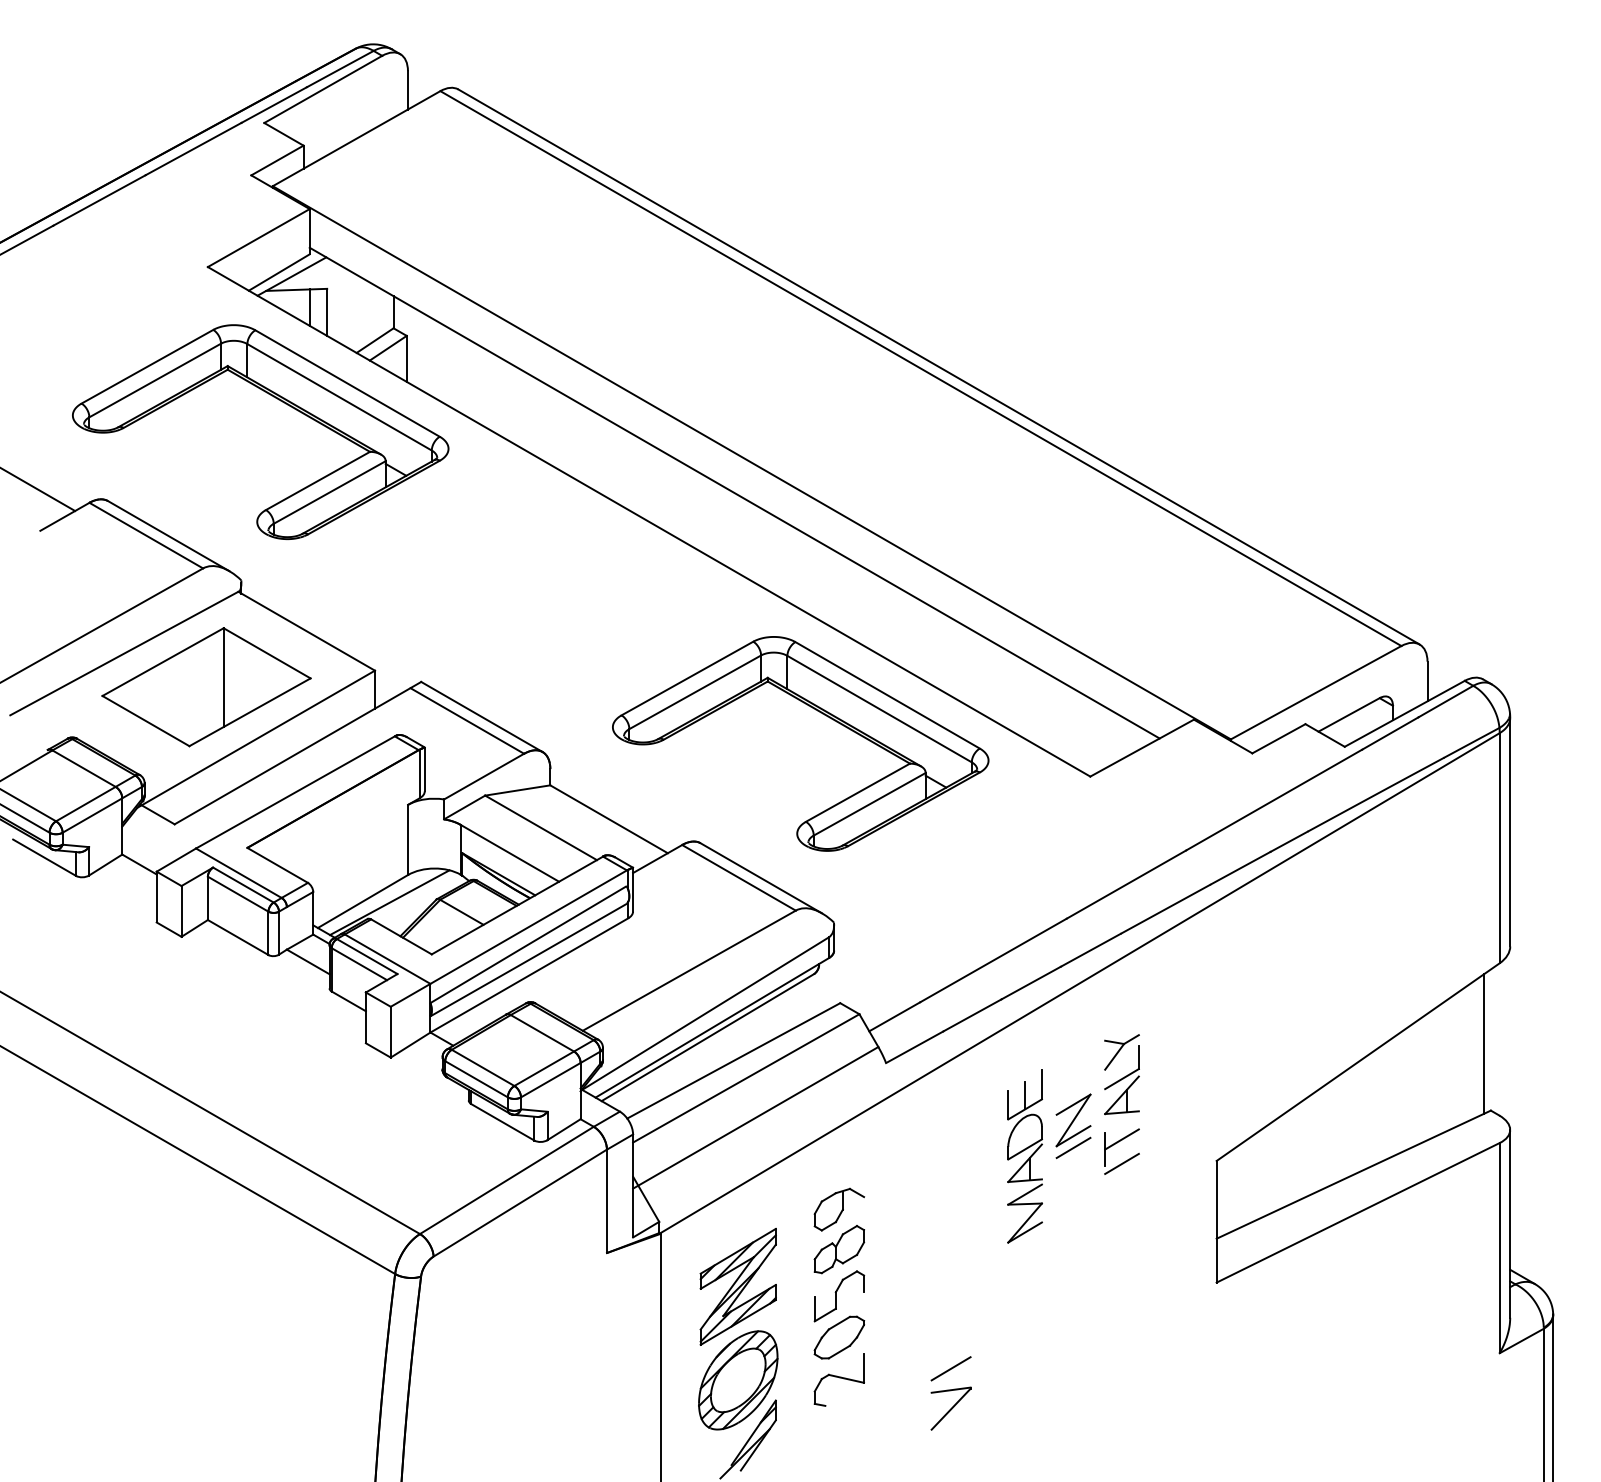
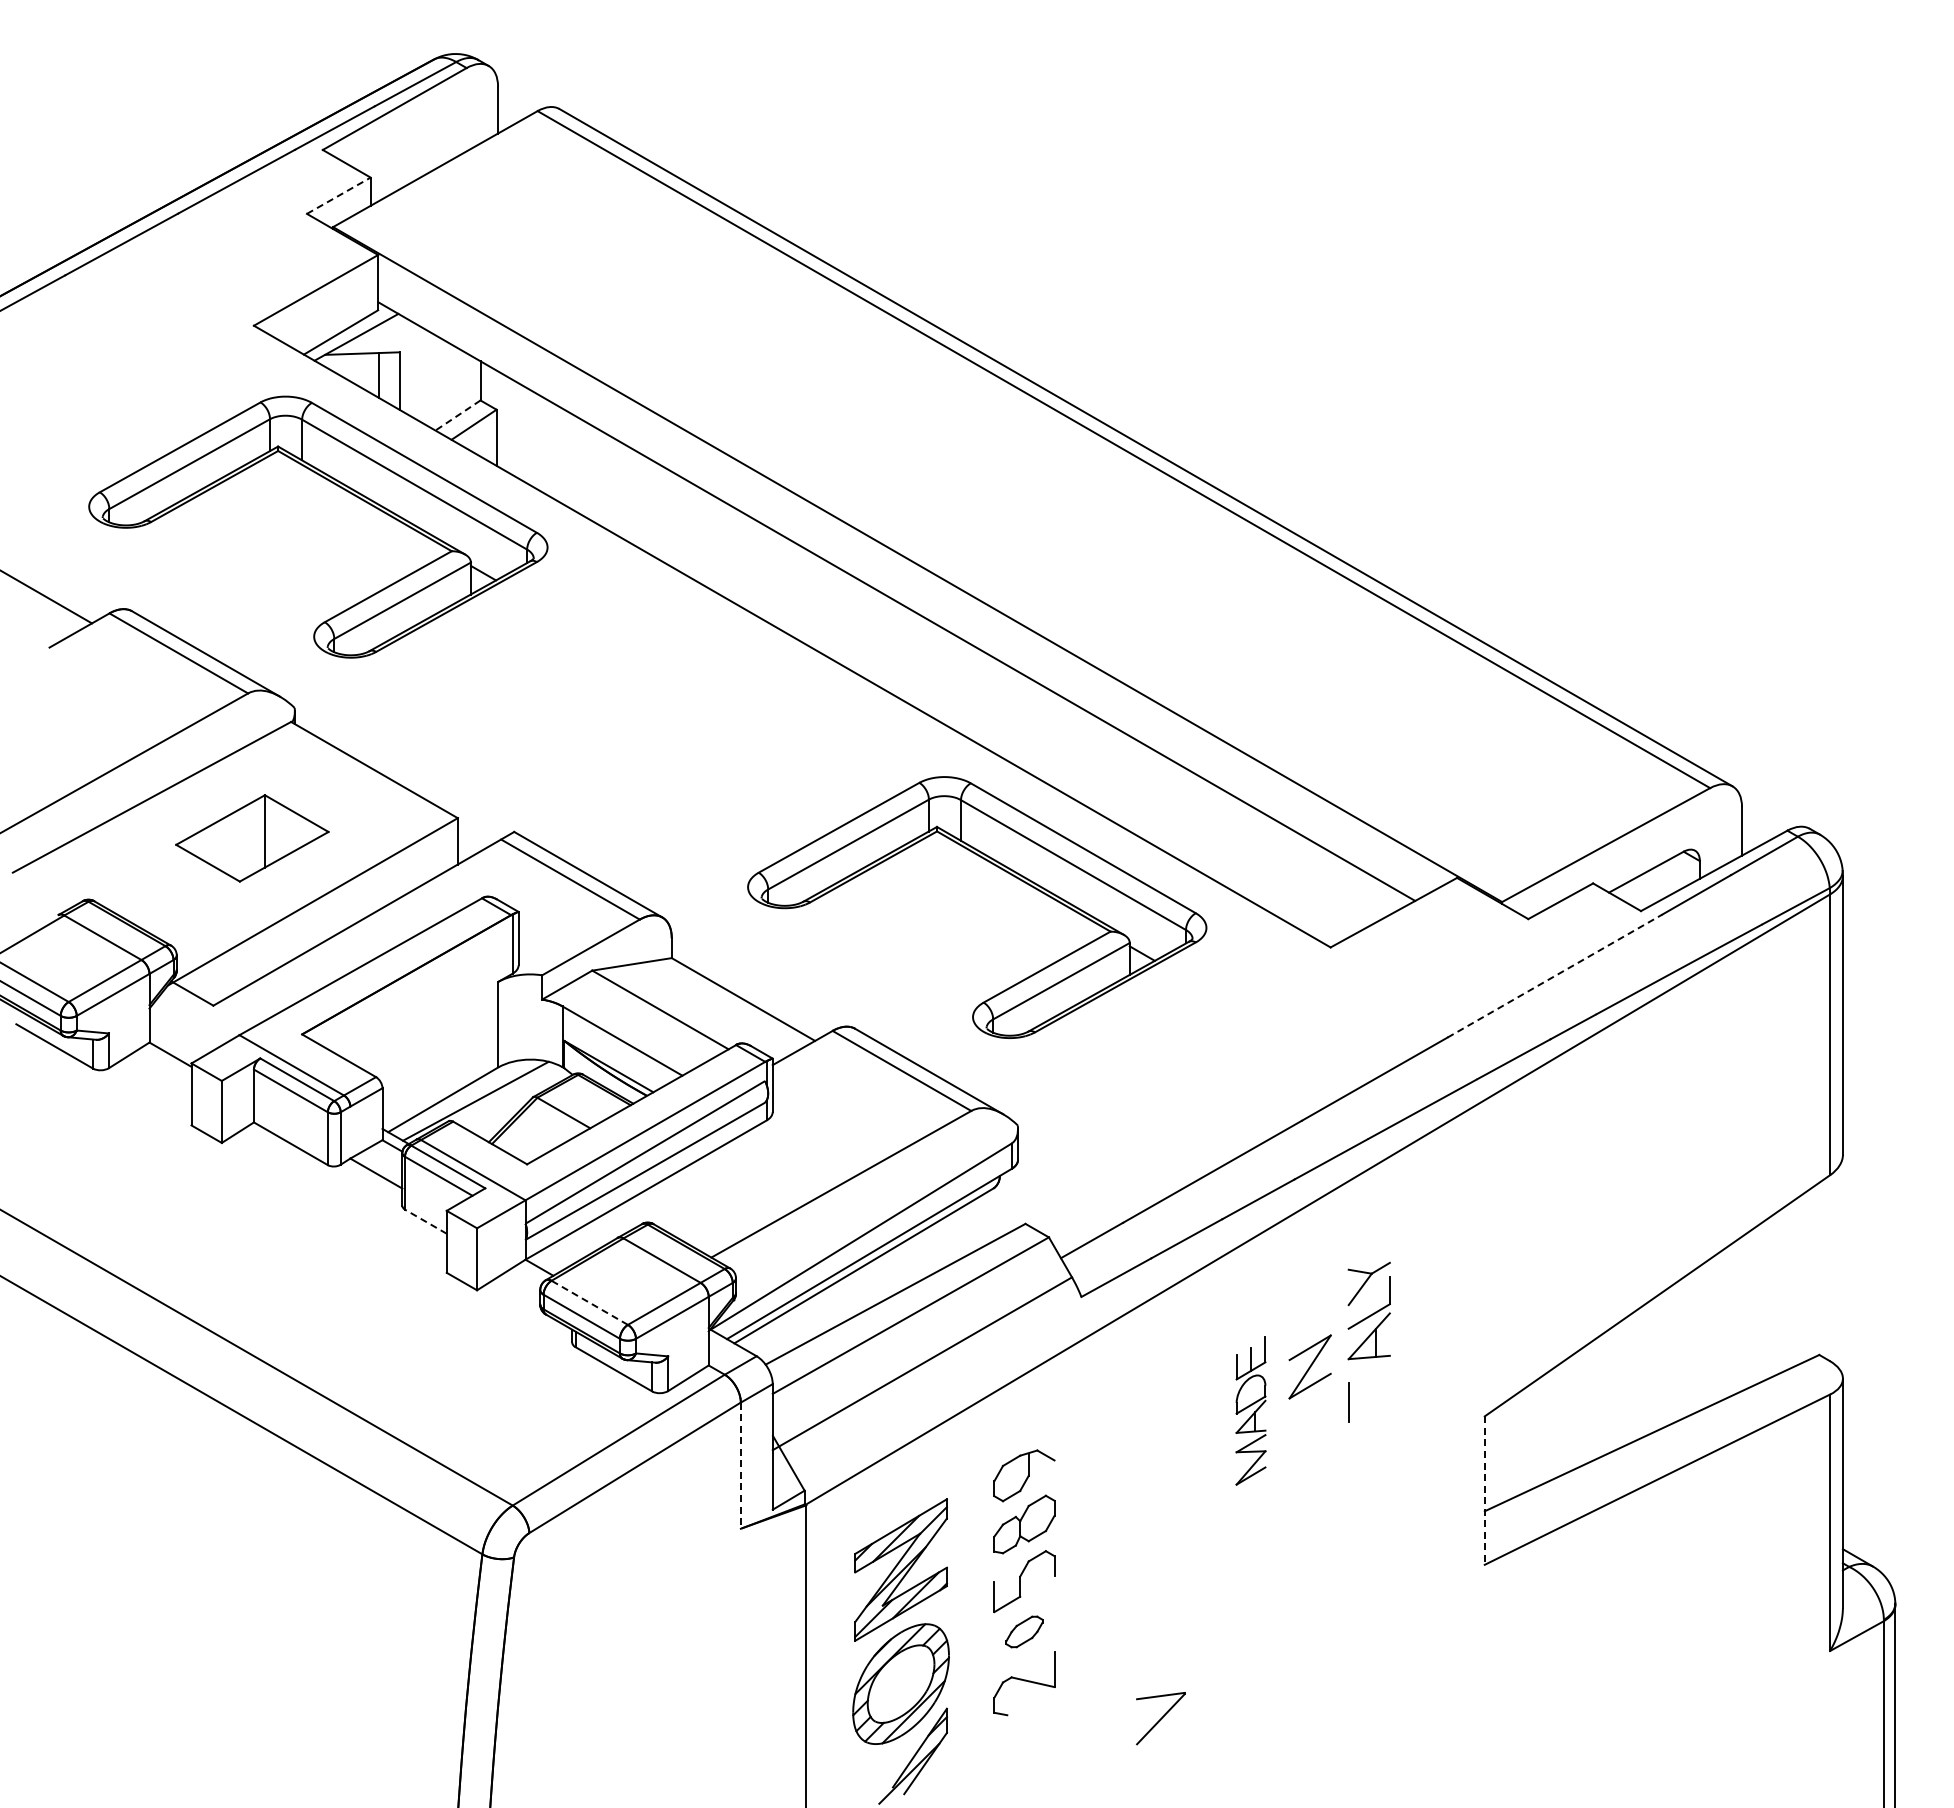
line: (277, 160) -> (338, 195), solid -> dashed
line: (374, 340) -> (457, 415), solid -> dashed
part: (206, 687) -> (252, 838), size x0.6
line: (1273, 800) -> (1554, 976), solid -> dashed
line: (348, 1001) -> (425, 1221), solid -> dashed
line: (1484, 1043) -> (1811, 1273), removed
line: (482, 1067) -> (589, 1302), solid -> dashed
line: (1121, 1138) -> (1368, 1389), removed
line: (1073, 1147) -> (1309, 1400), removed
part: (1024, 1156) -> (1250, 1411), size x0.7
line: (1121, 1163) -> (1368, 1419), removed
line: (606, 1202) -> (740, 1466), solid -> dashed
line: (1216, 1222) -> (1484, 1491), solid -> dashed
part: (839, 1337) -> (1024, 1631), size x0.6
line: (950, 1368) -> (1160, 1669), removed

